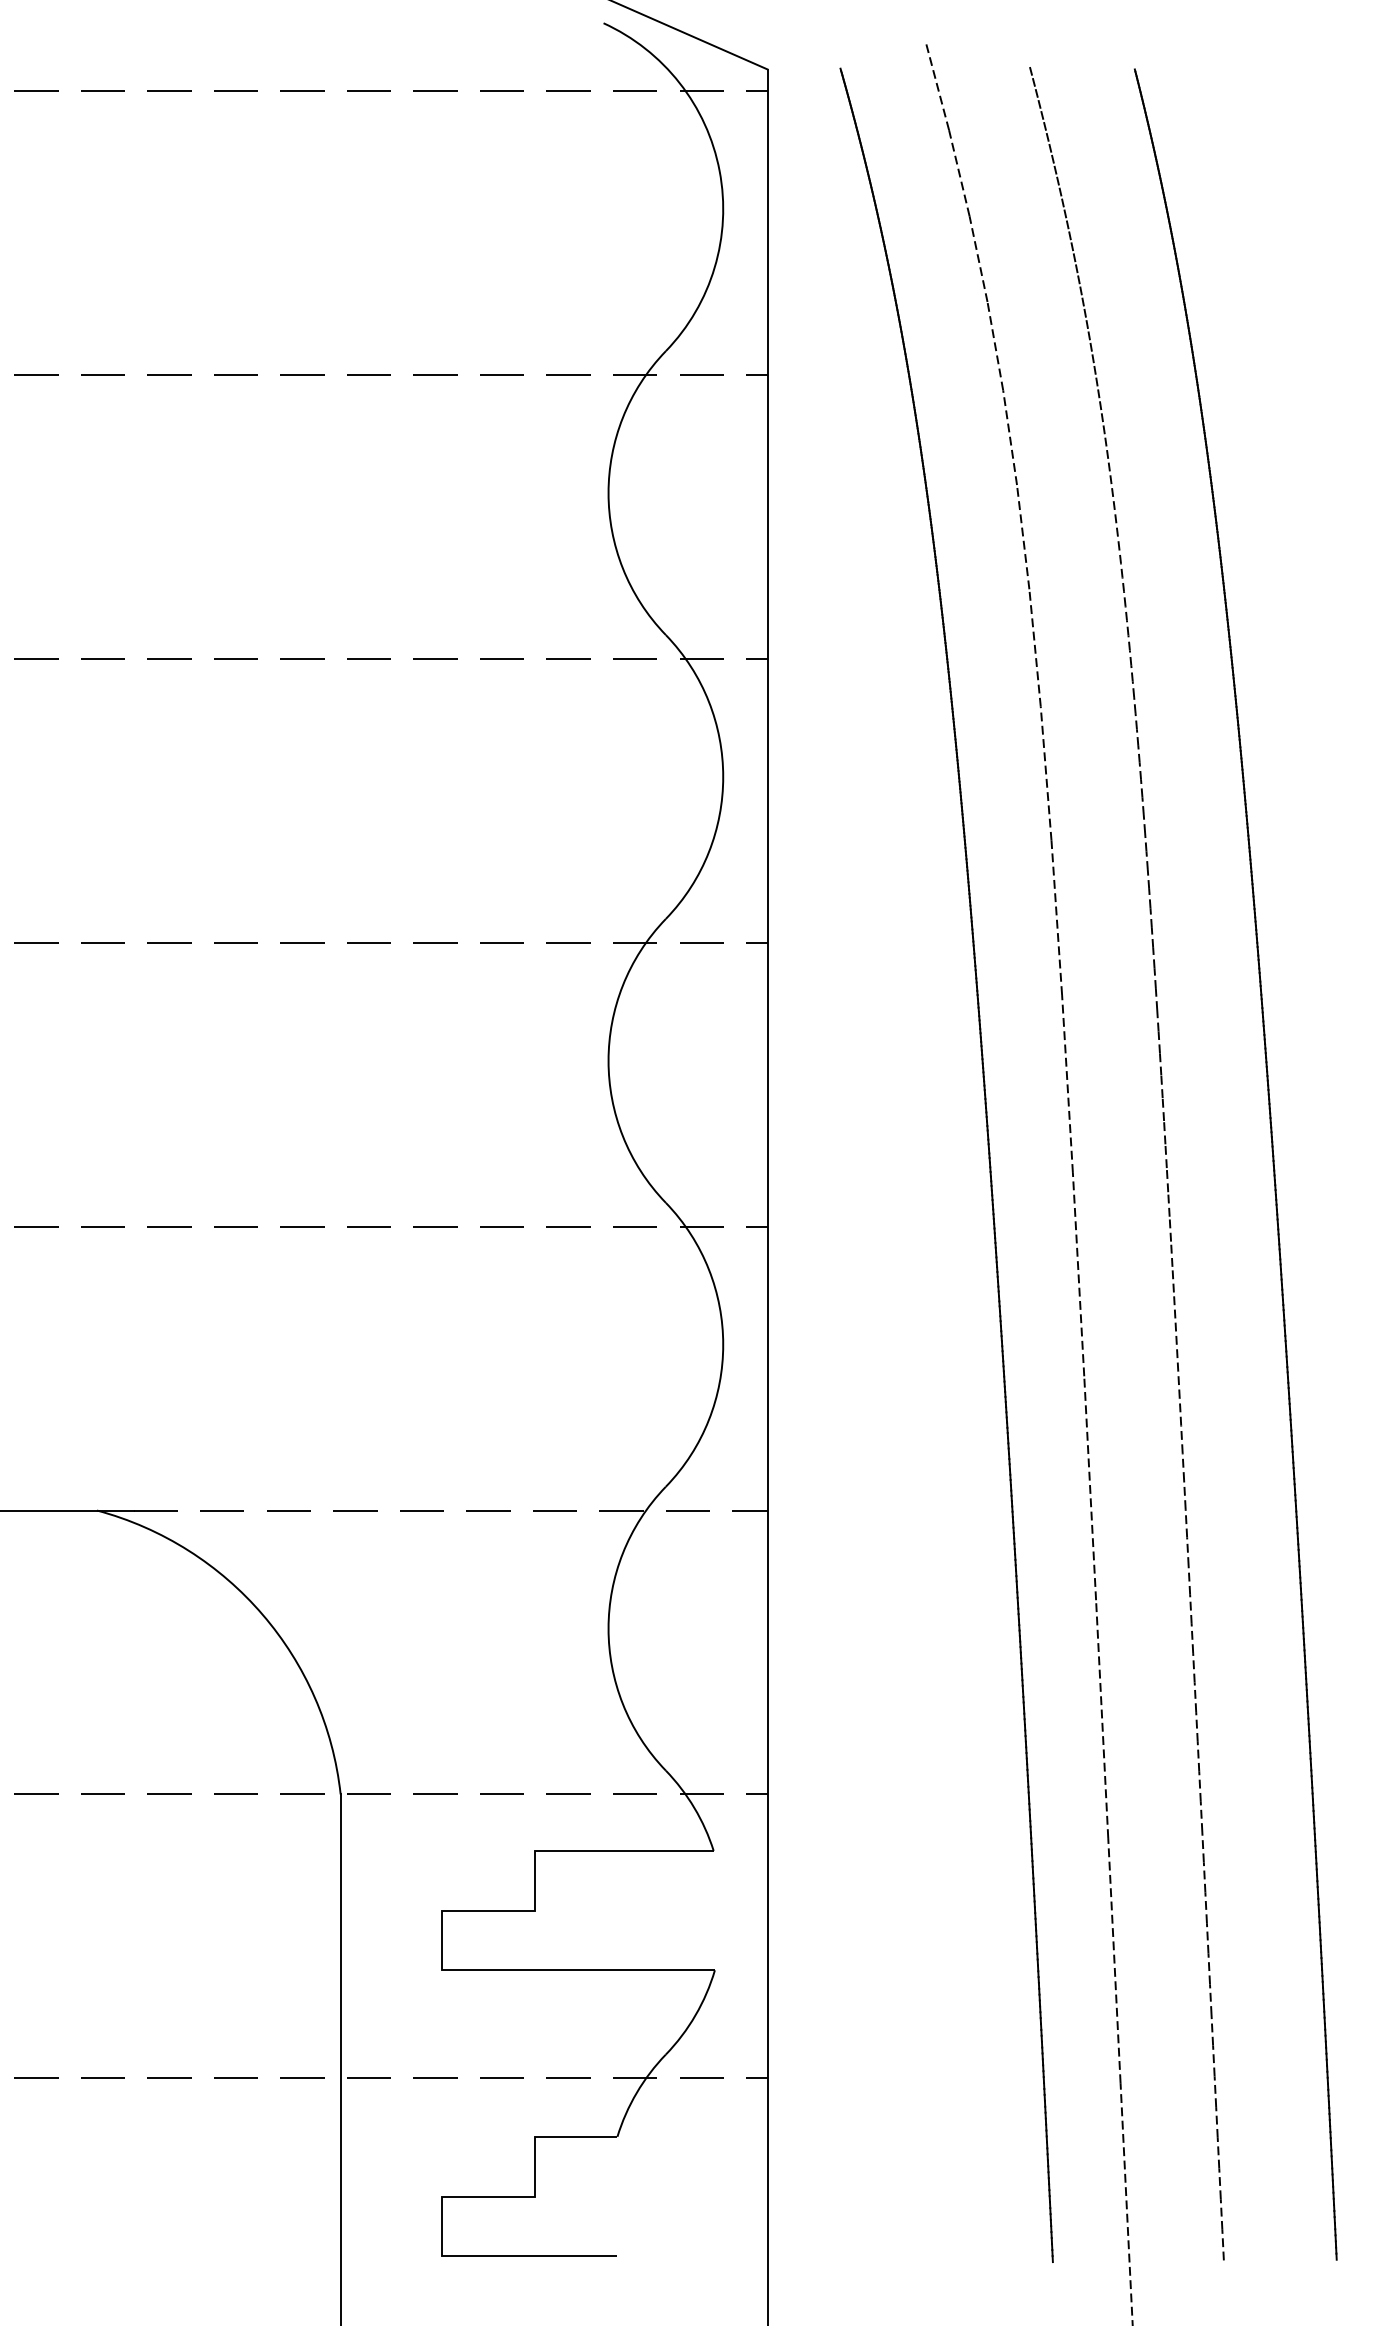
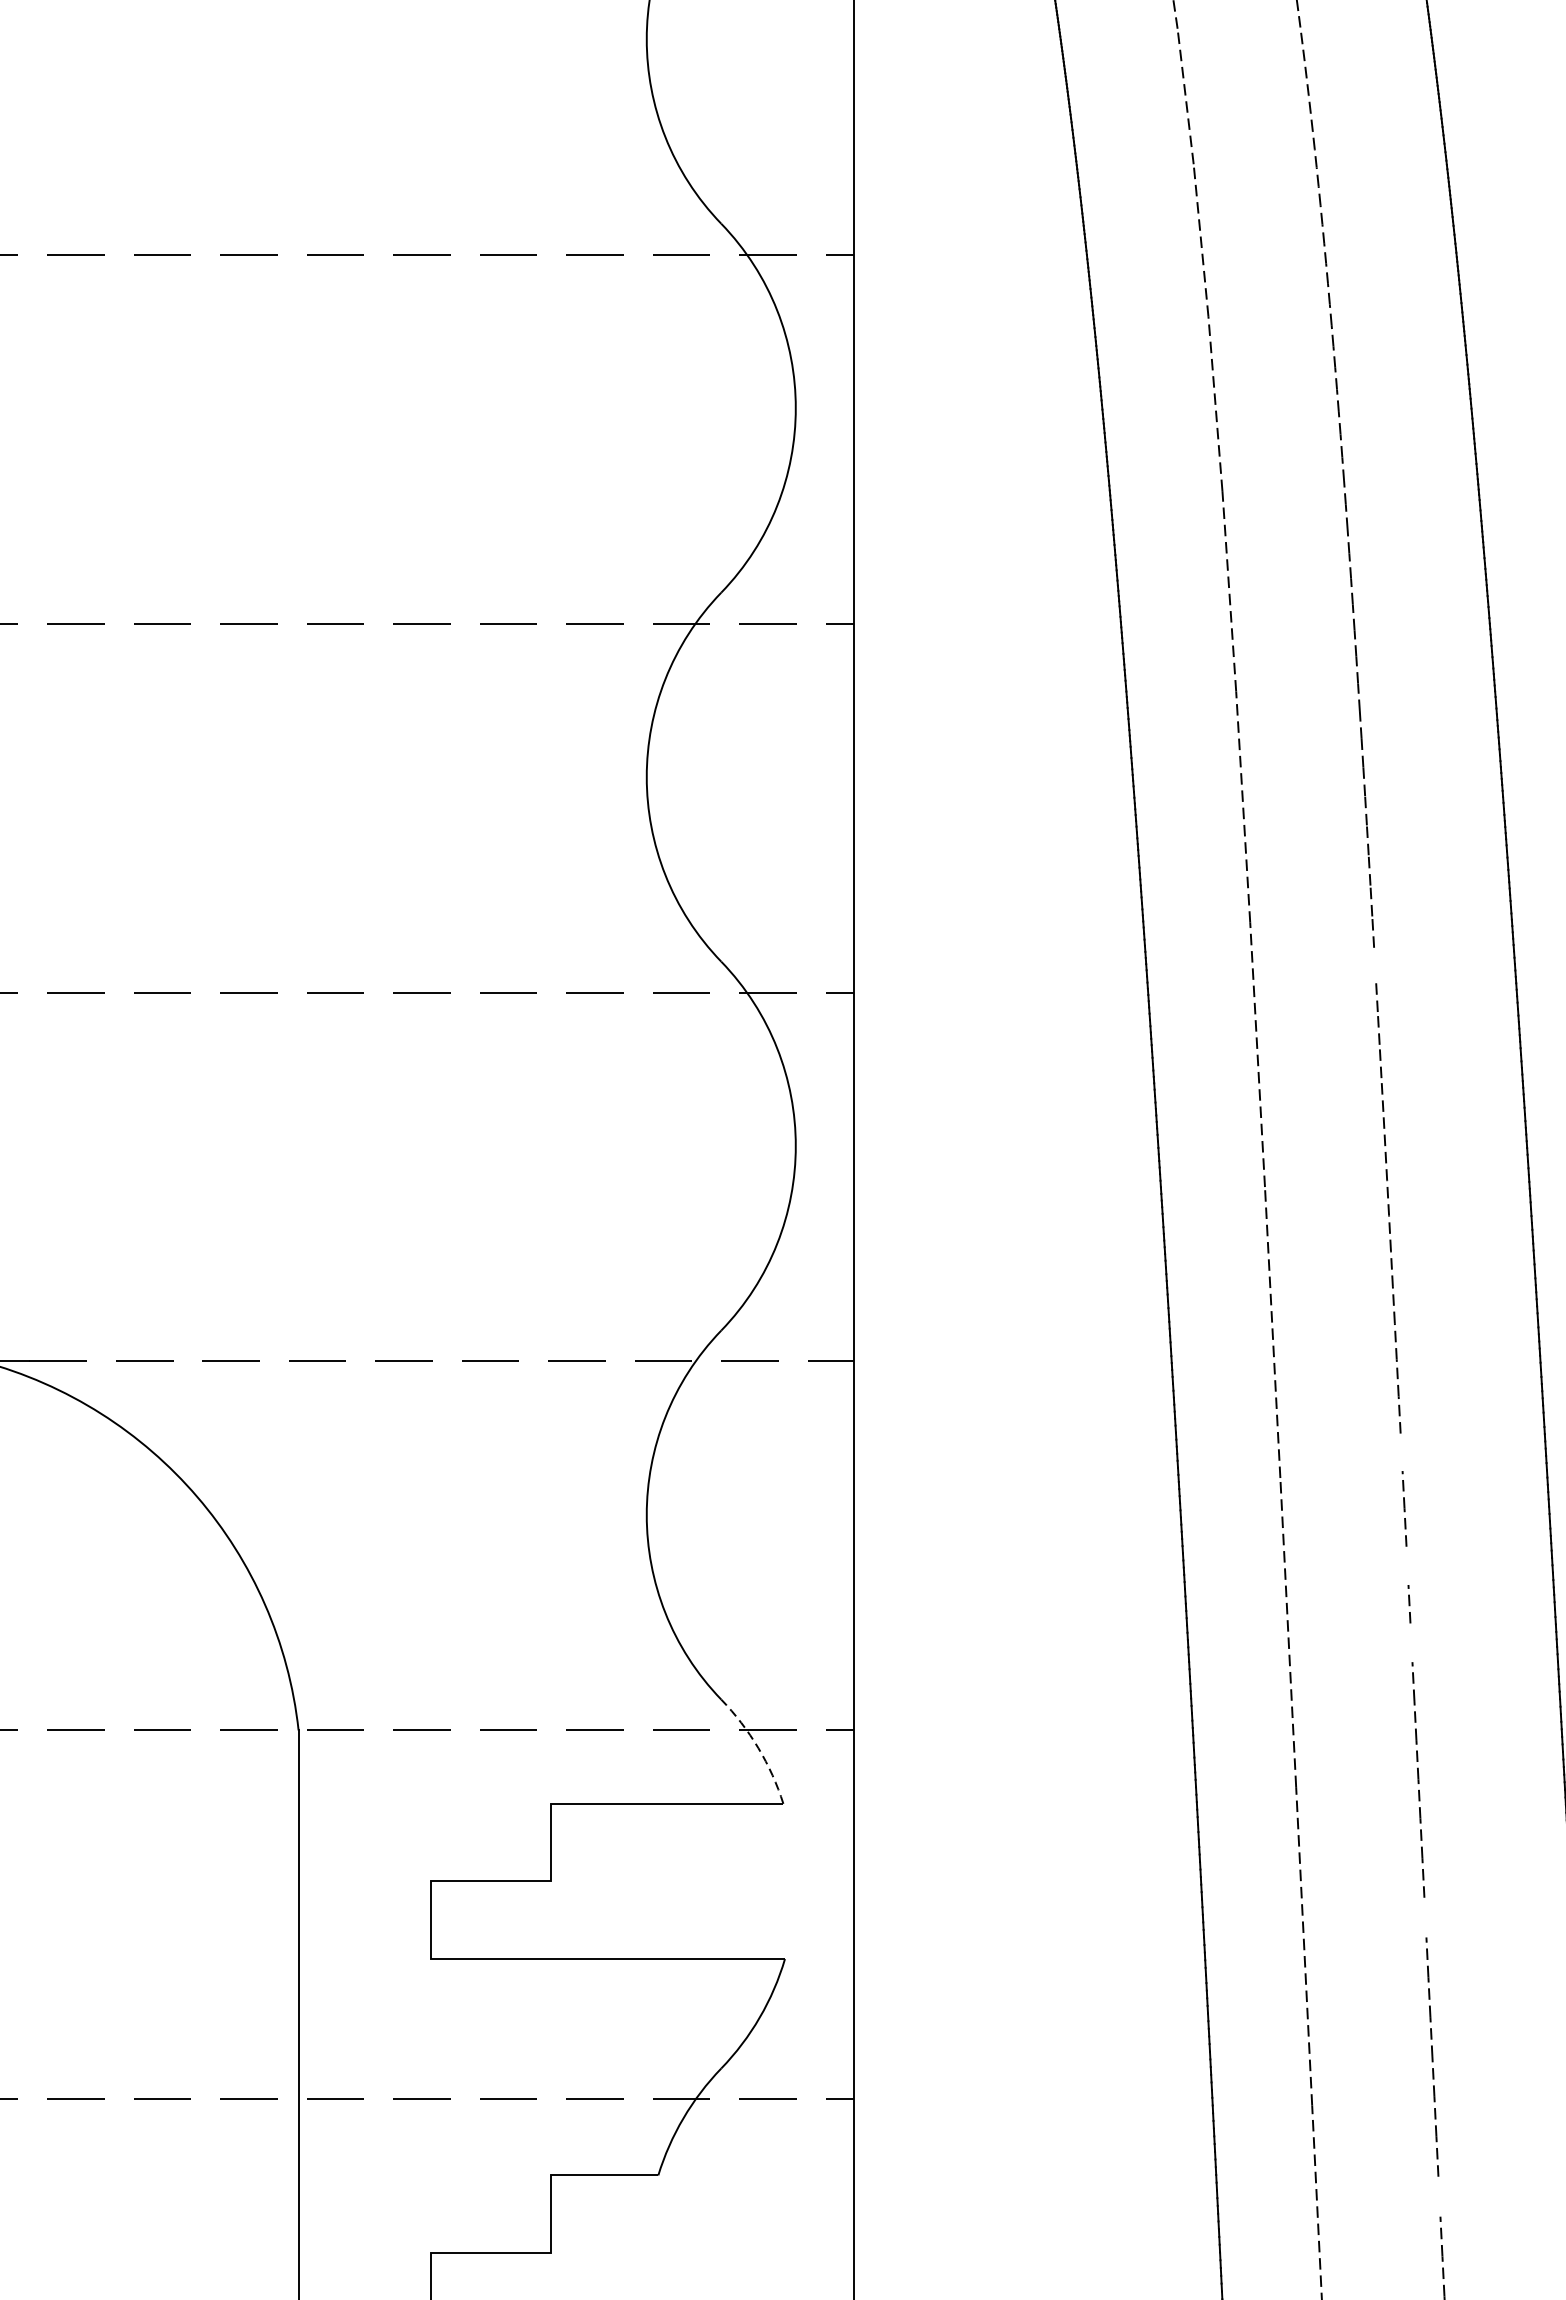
line: (1168, 1204) -> (1374, 963), removed
line: (1189, 1580) -> (1401, 1452), removed
line: (1193, 1667) -> (1406, 1565), removed
line: (1196, 1726) -> (1410, 1642), removed
arc: (694, 1808) -> (758, 1748), solid -> dashed
line: (1207, 1938) -> (1425, 1917), removed
line: (1218, 2152) -> (1439, 2195), removed

